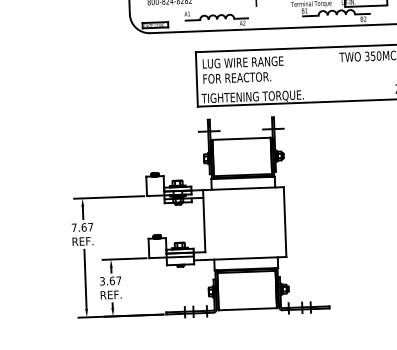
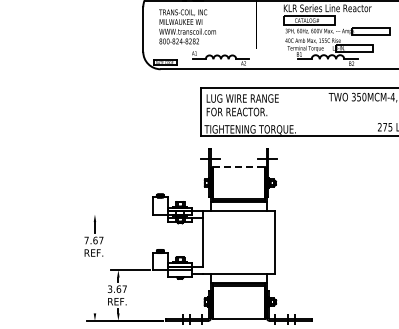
line: (242, 138) -> (239, 166), solid -> dashed
line: (108, 197) -> (118, 214), removed
line: (84, 278) -> (94, 286), removed

